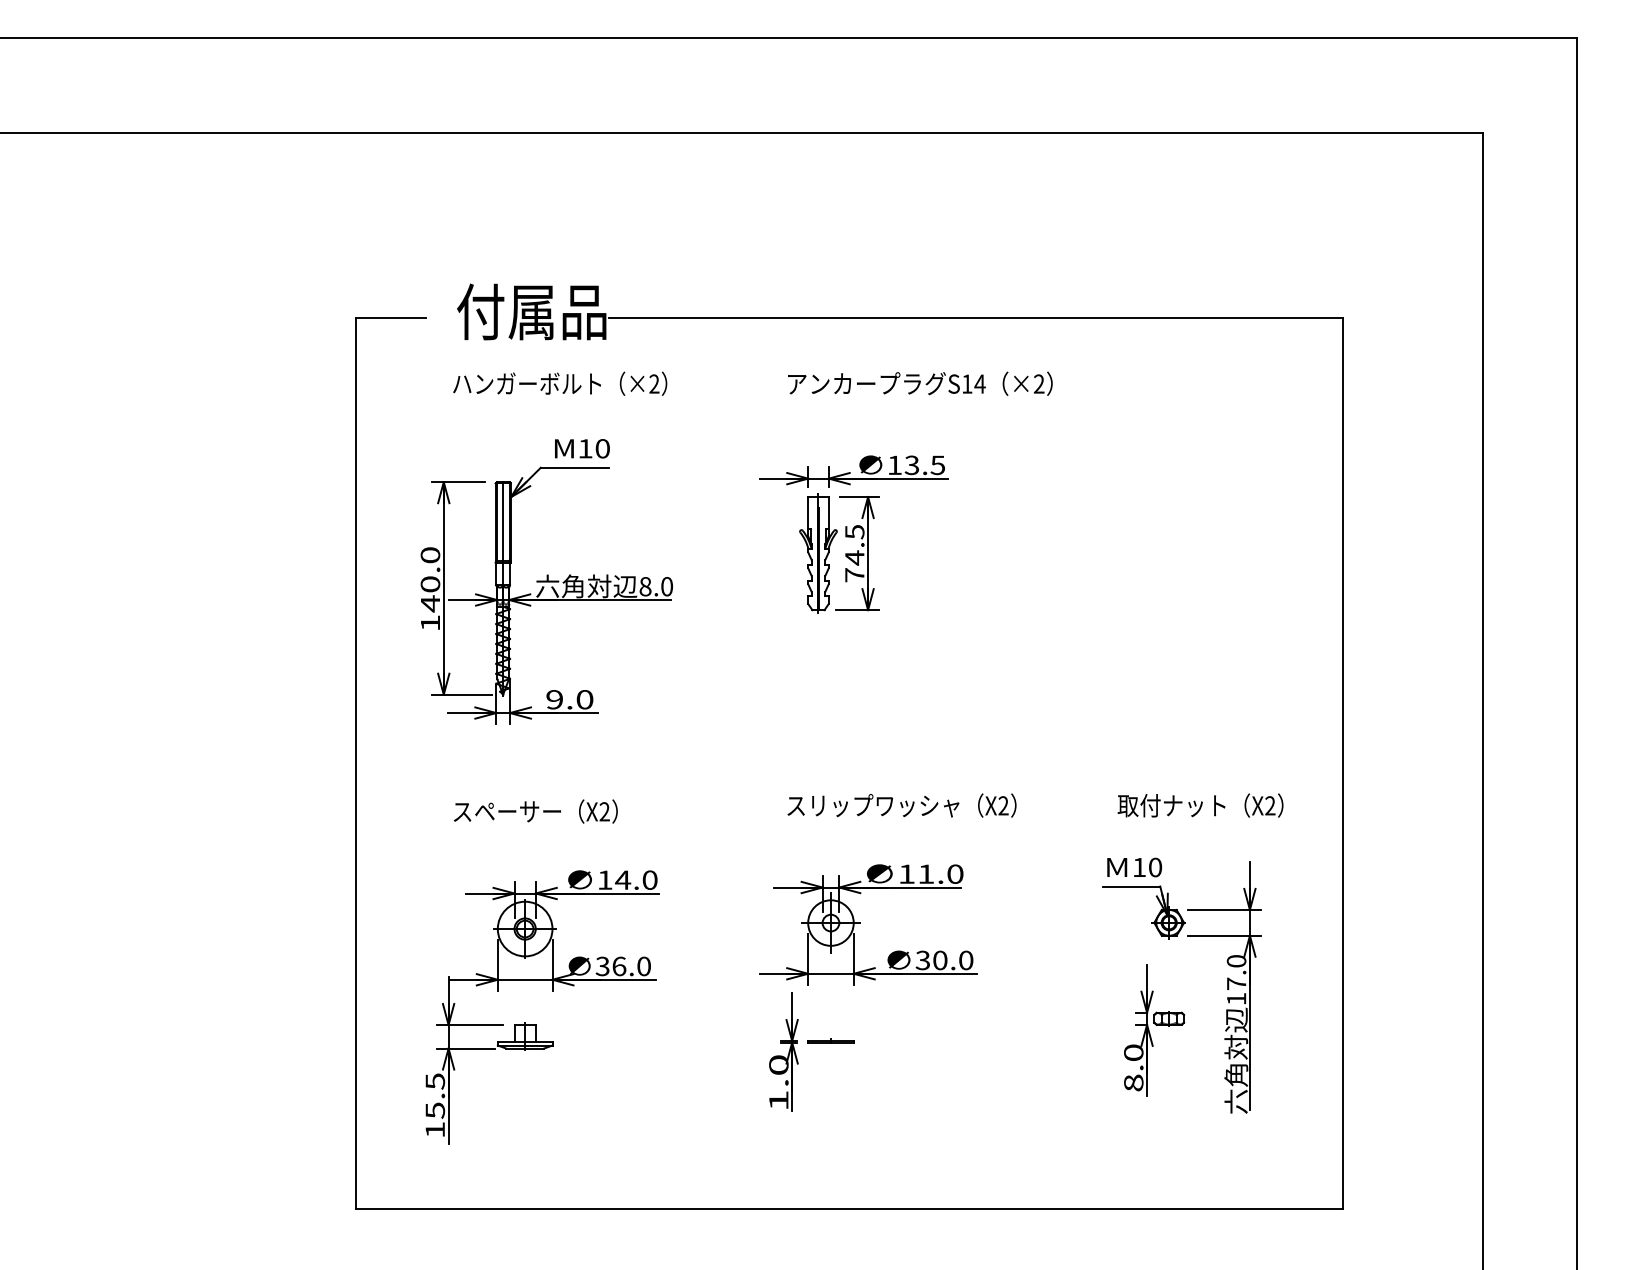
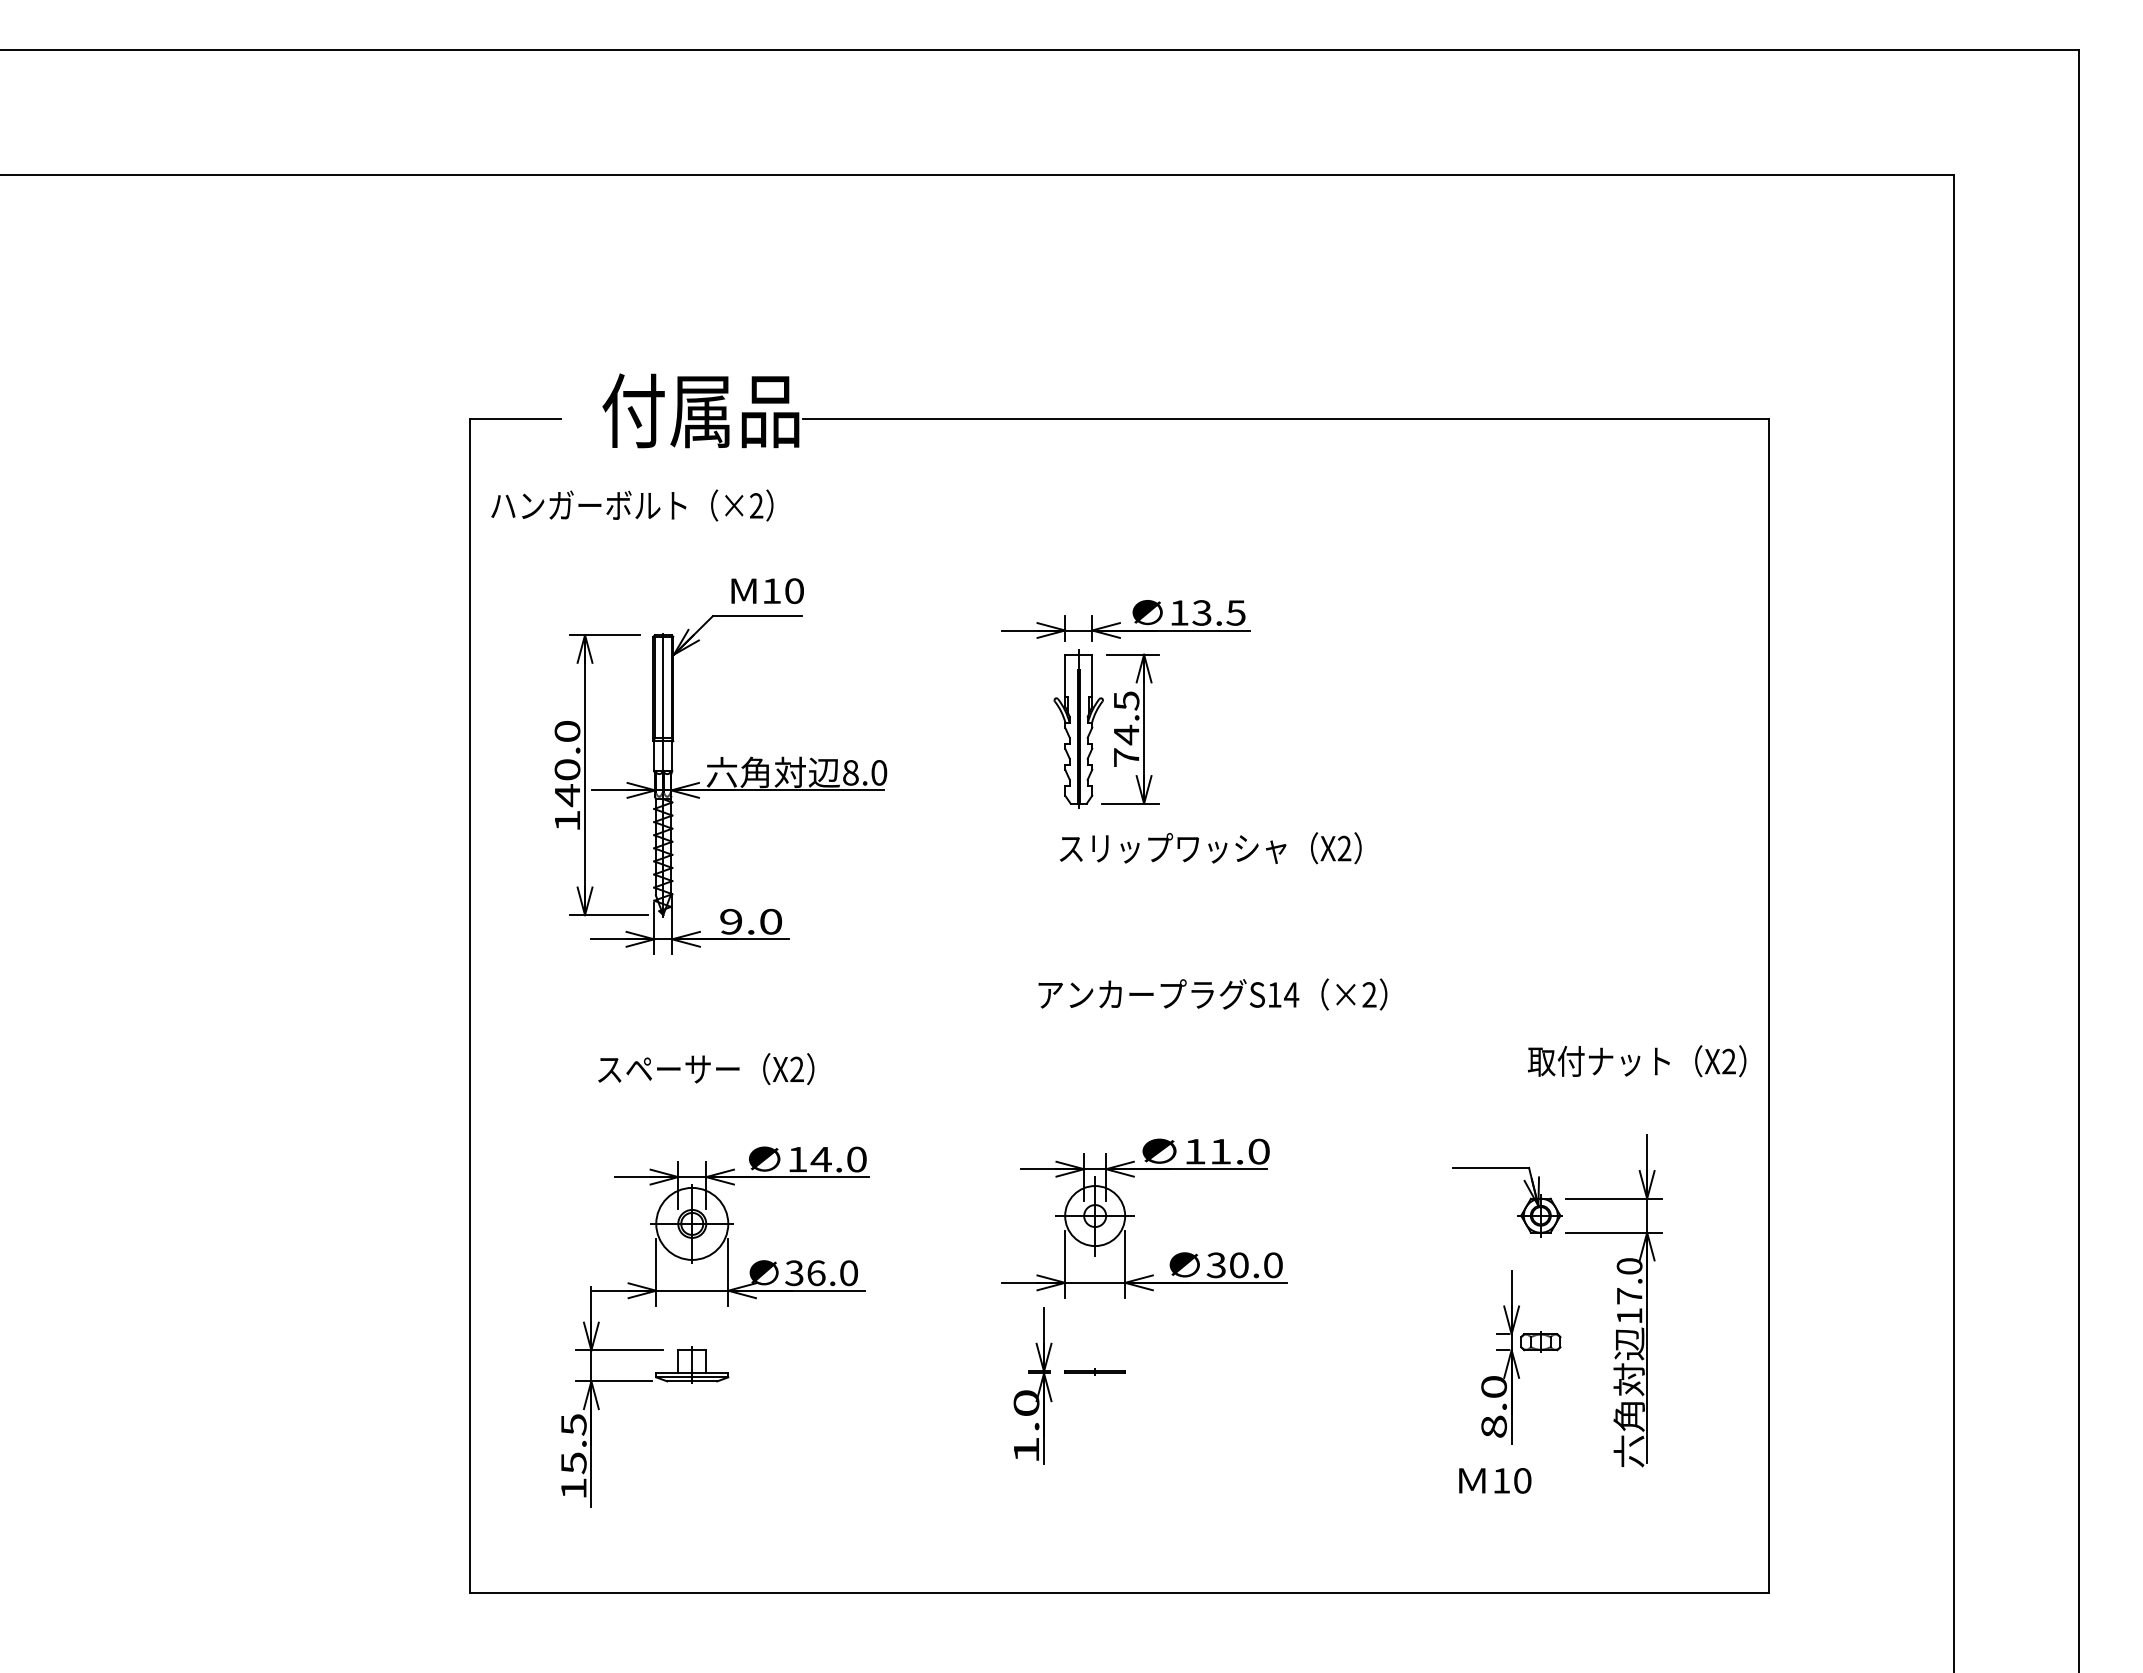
text: (560, 383) -> (632, 505), moved
text: (920, 383) -> (1212, 994), moved
text: (901, 805) -> (1210, 848), moved
text: (1200, 805) -> (1636, 1061), moved
text: (1134, 867) -> (1495, 1480), moved

